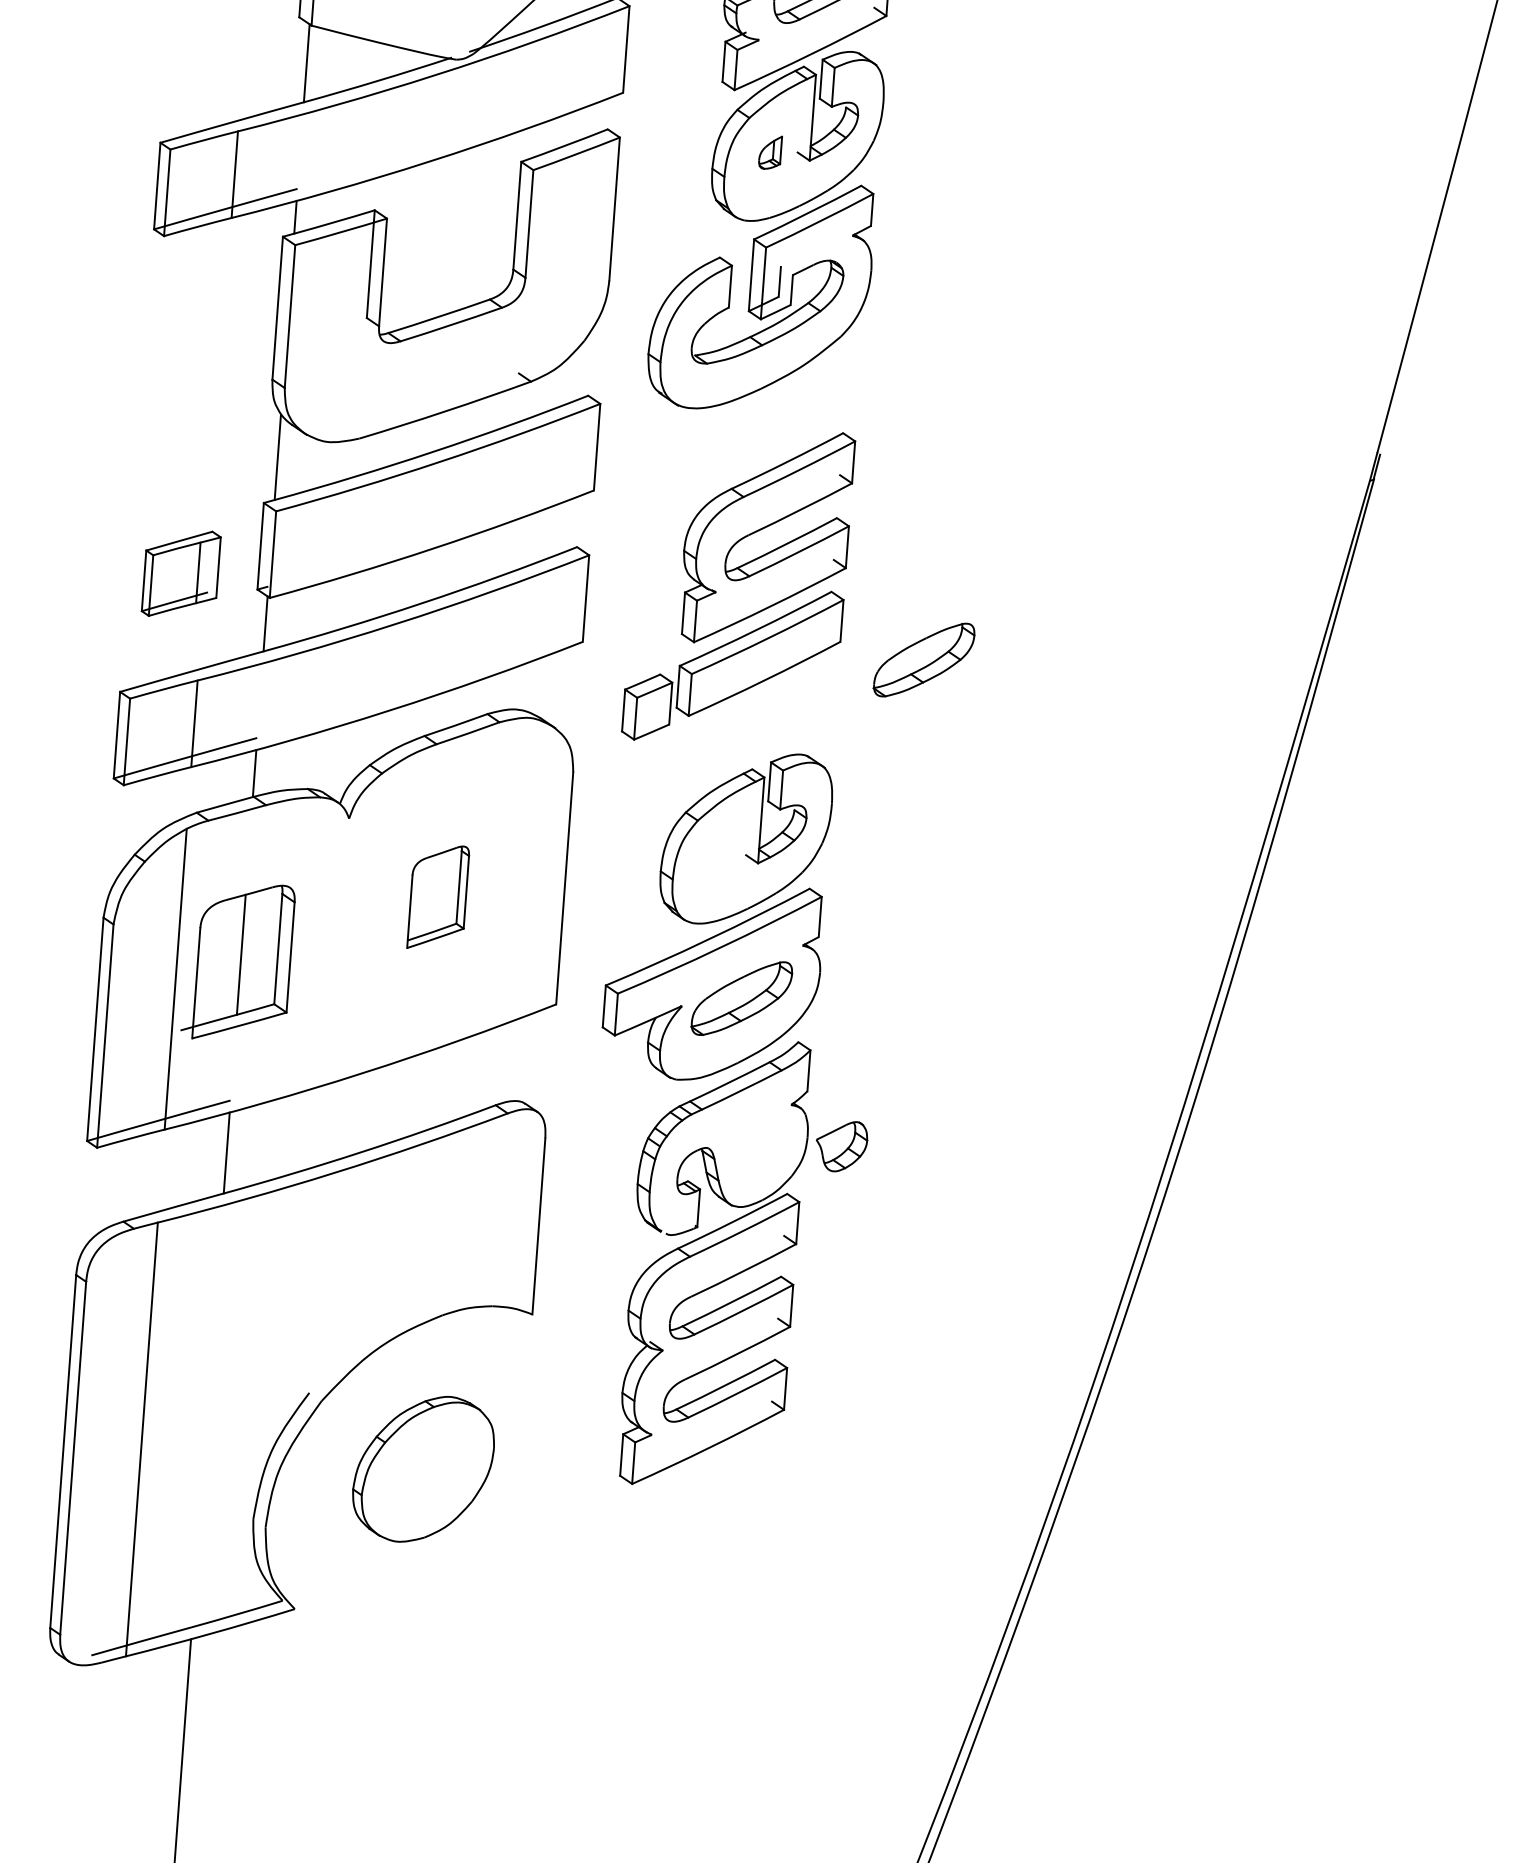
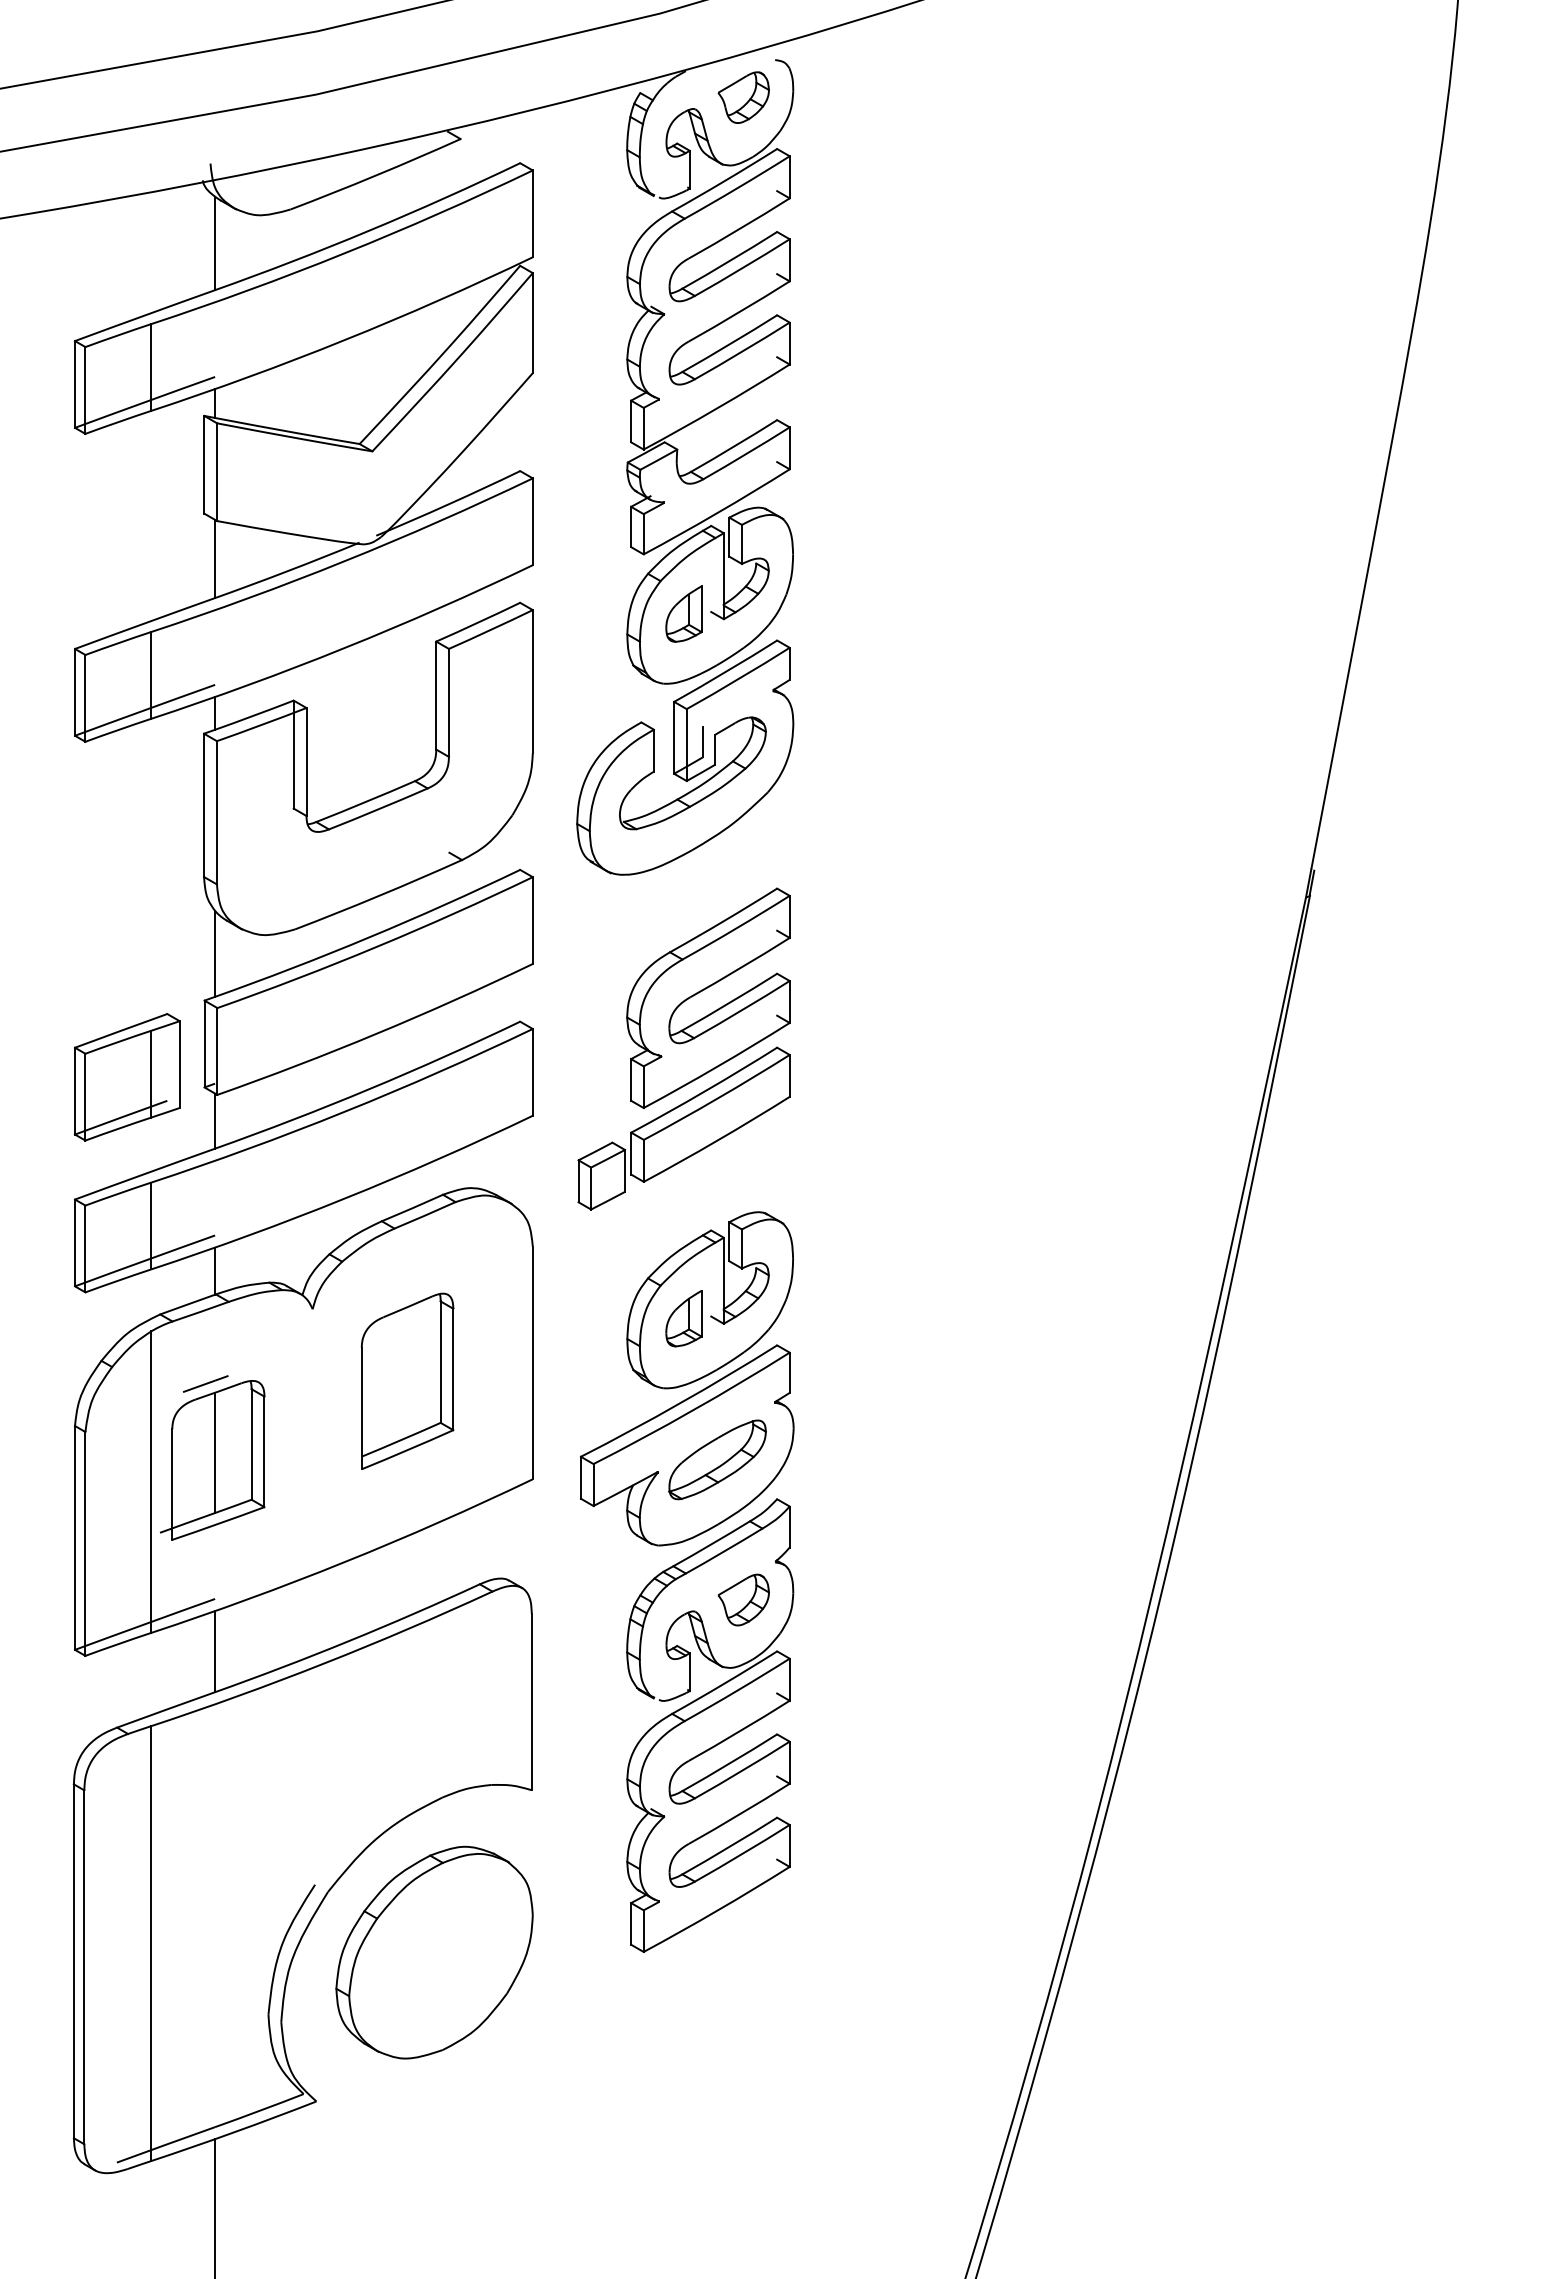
part: (769, 151) -> (683, 613), size x1.67
part: (181, 574) -> (127, 1077), size x1.43
part: (924, 659) -> (874, 1108), removed
part: (718, 855) -> (683, 1318), added
line: (236, 884) -> (205, 1383), added
part: (438, 896) -> (407, 1380), size x1.67
part: (841, 1145) -> (743, 1599), moved
part: (423, 1469) -> (434, 1952), size x1.43

